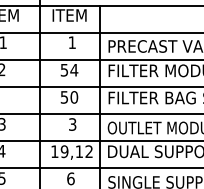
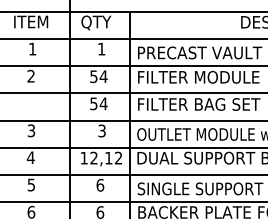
text: (69, 16) -> (98, 22), ITEM -> QTY
text: (74, 97) -> (103, 103), 50 -> 54
text: (64, 151) -> (93, 157), 19,12 -> 12,12

